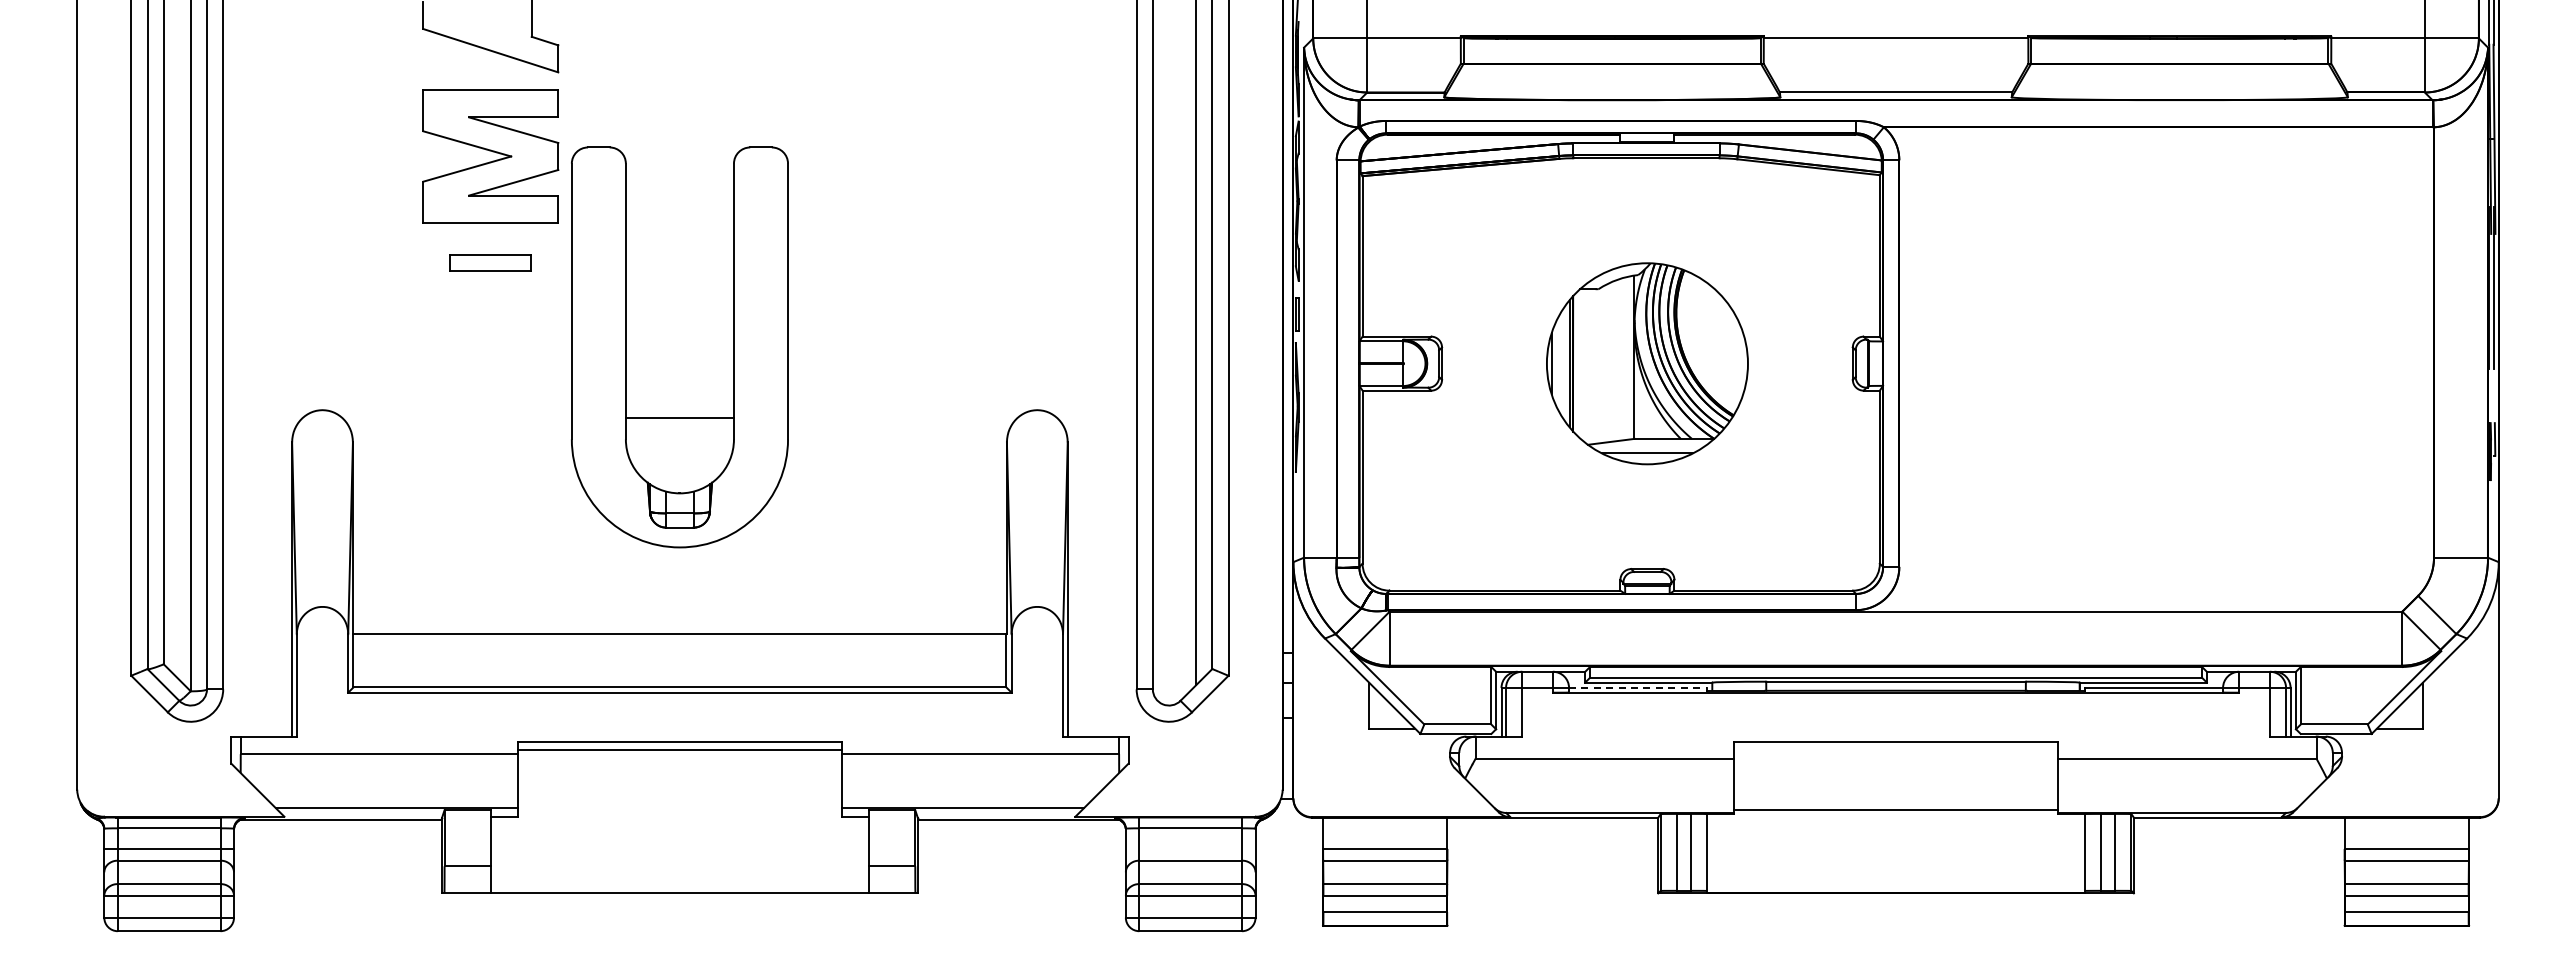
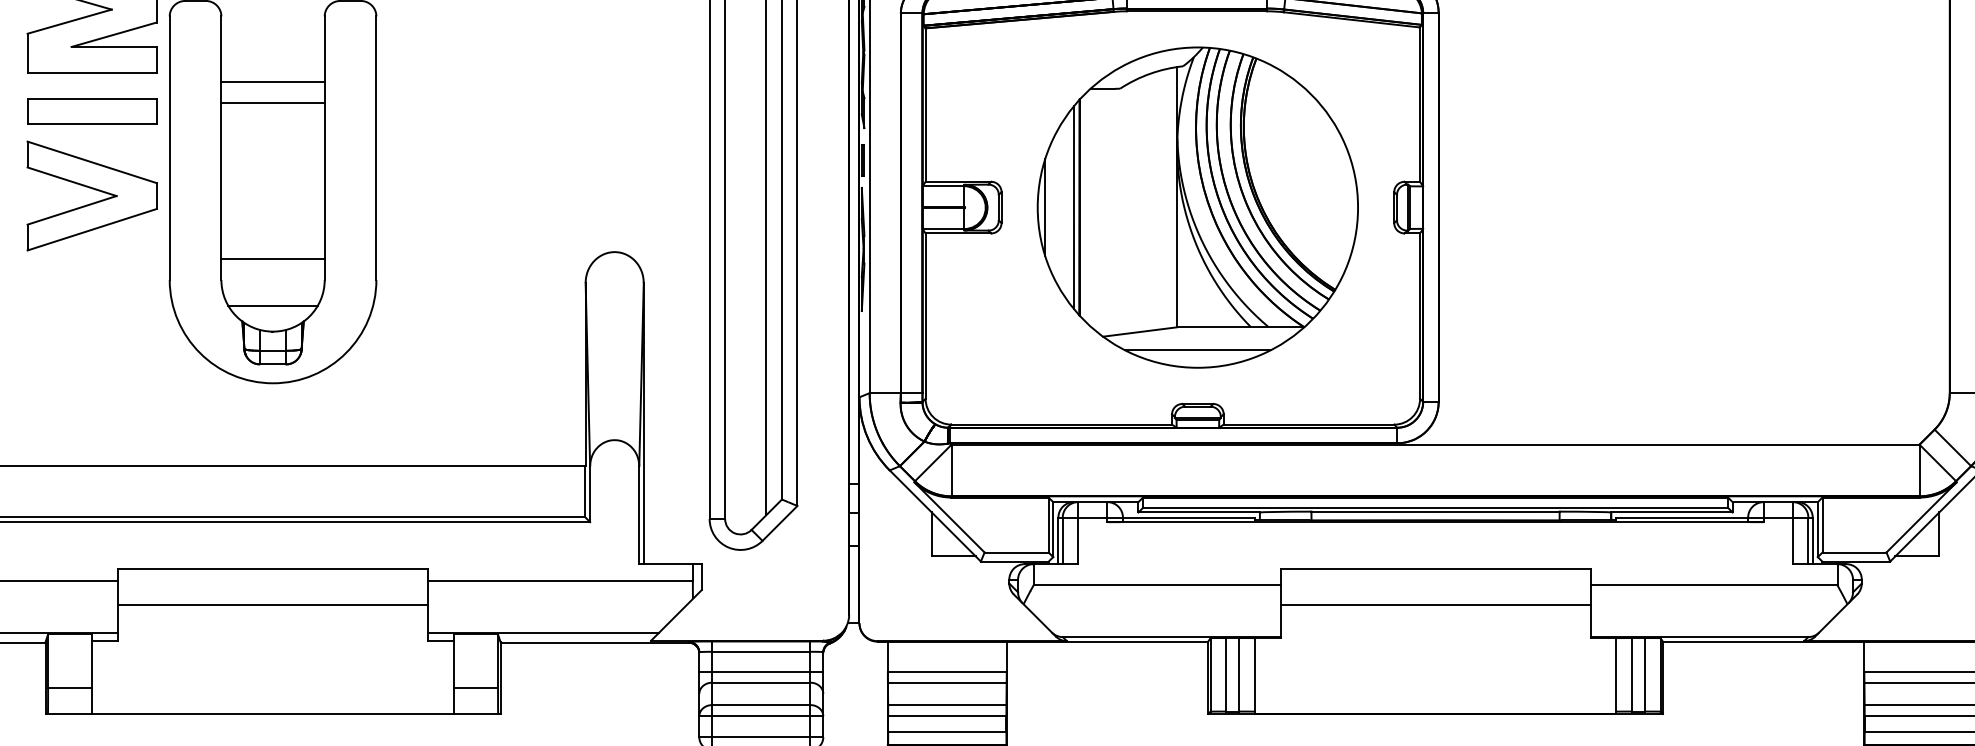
line: (679, 231) -> (272, 81), added
line: (679, 254) -> (272, 103), added
part: (490, 263) -> (91, 111), size x1.67
part: (493, 345) -> (94, 190), added
part: (1647, 363) -> (1197, 207), size x1.67
line: (679, 466) -> (272, 305), added
line: (1637, 687) -> (1188, 517), dashed -> solid
line: (679, 749) -> (272, 605), moved
line: (1895, 809) -> (1435, 605), moved
line: (1190, 848) -> (761, 671), added

